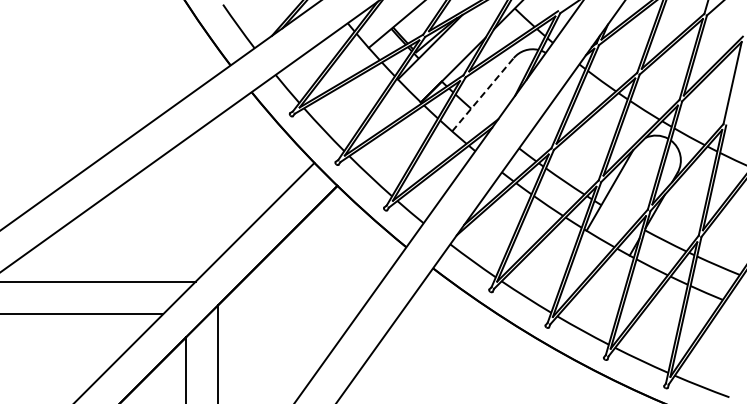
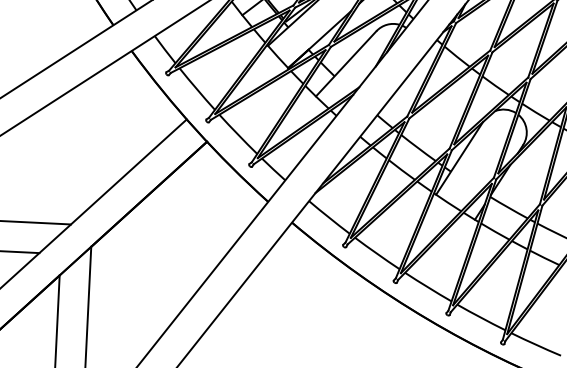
line: (482, 94) -> (345, 63), dashed -> solid

